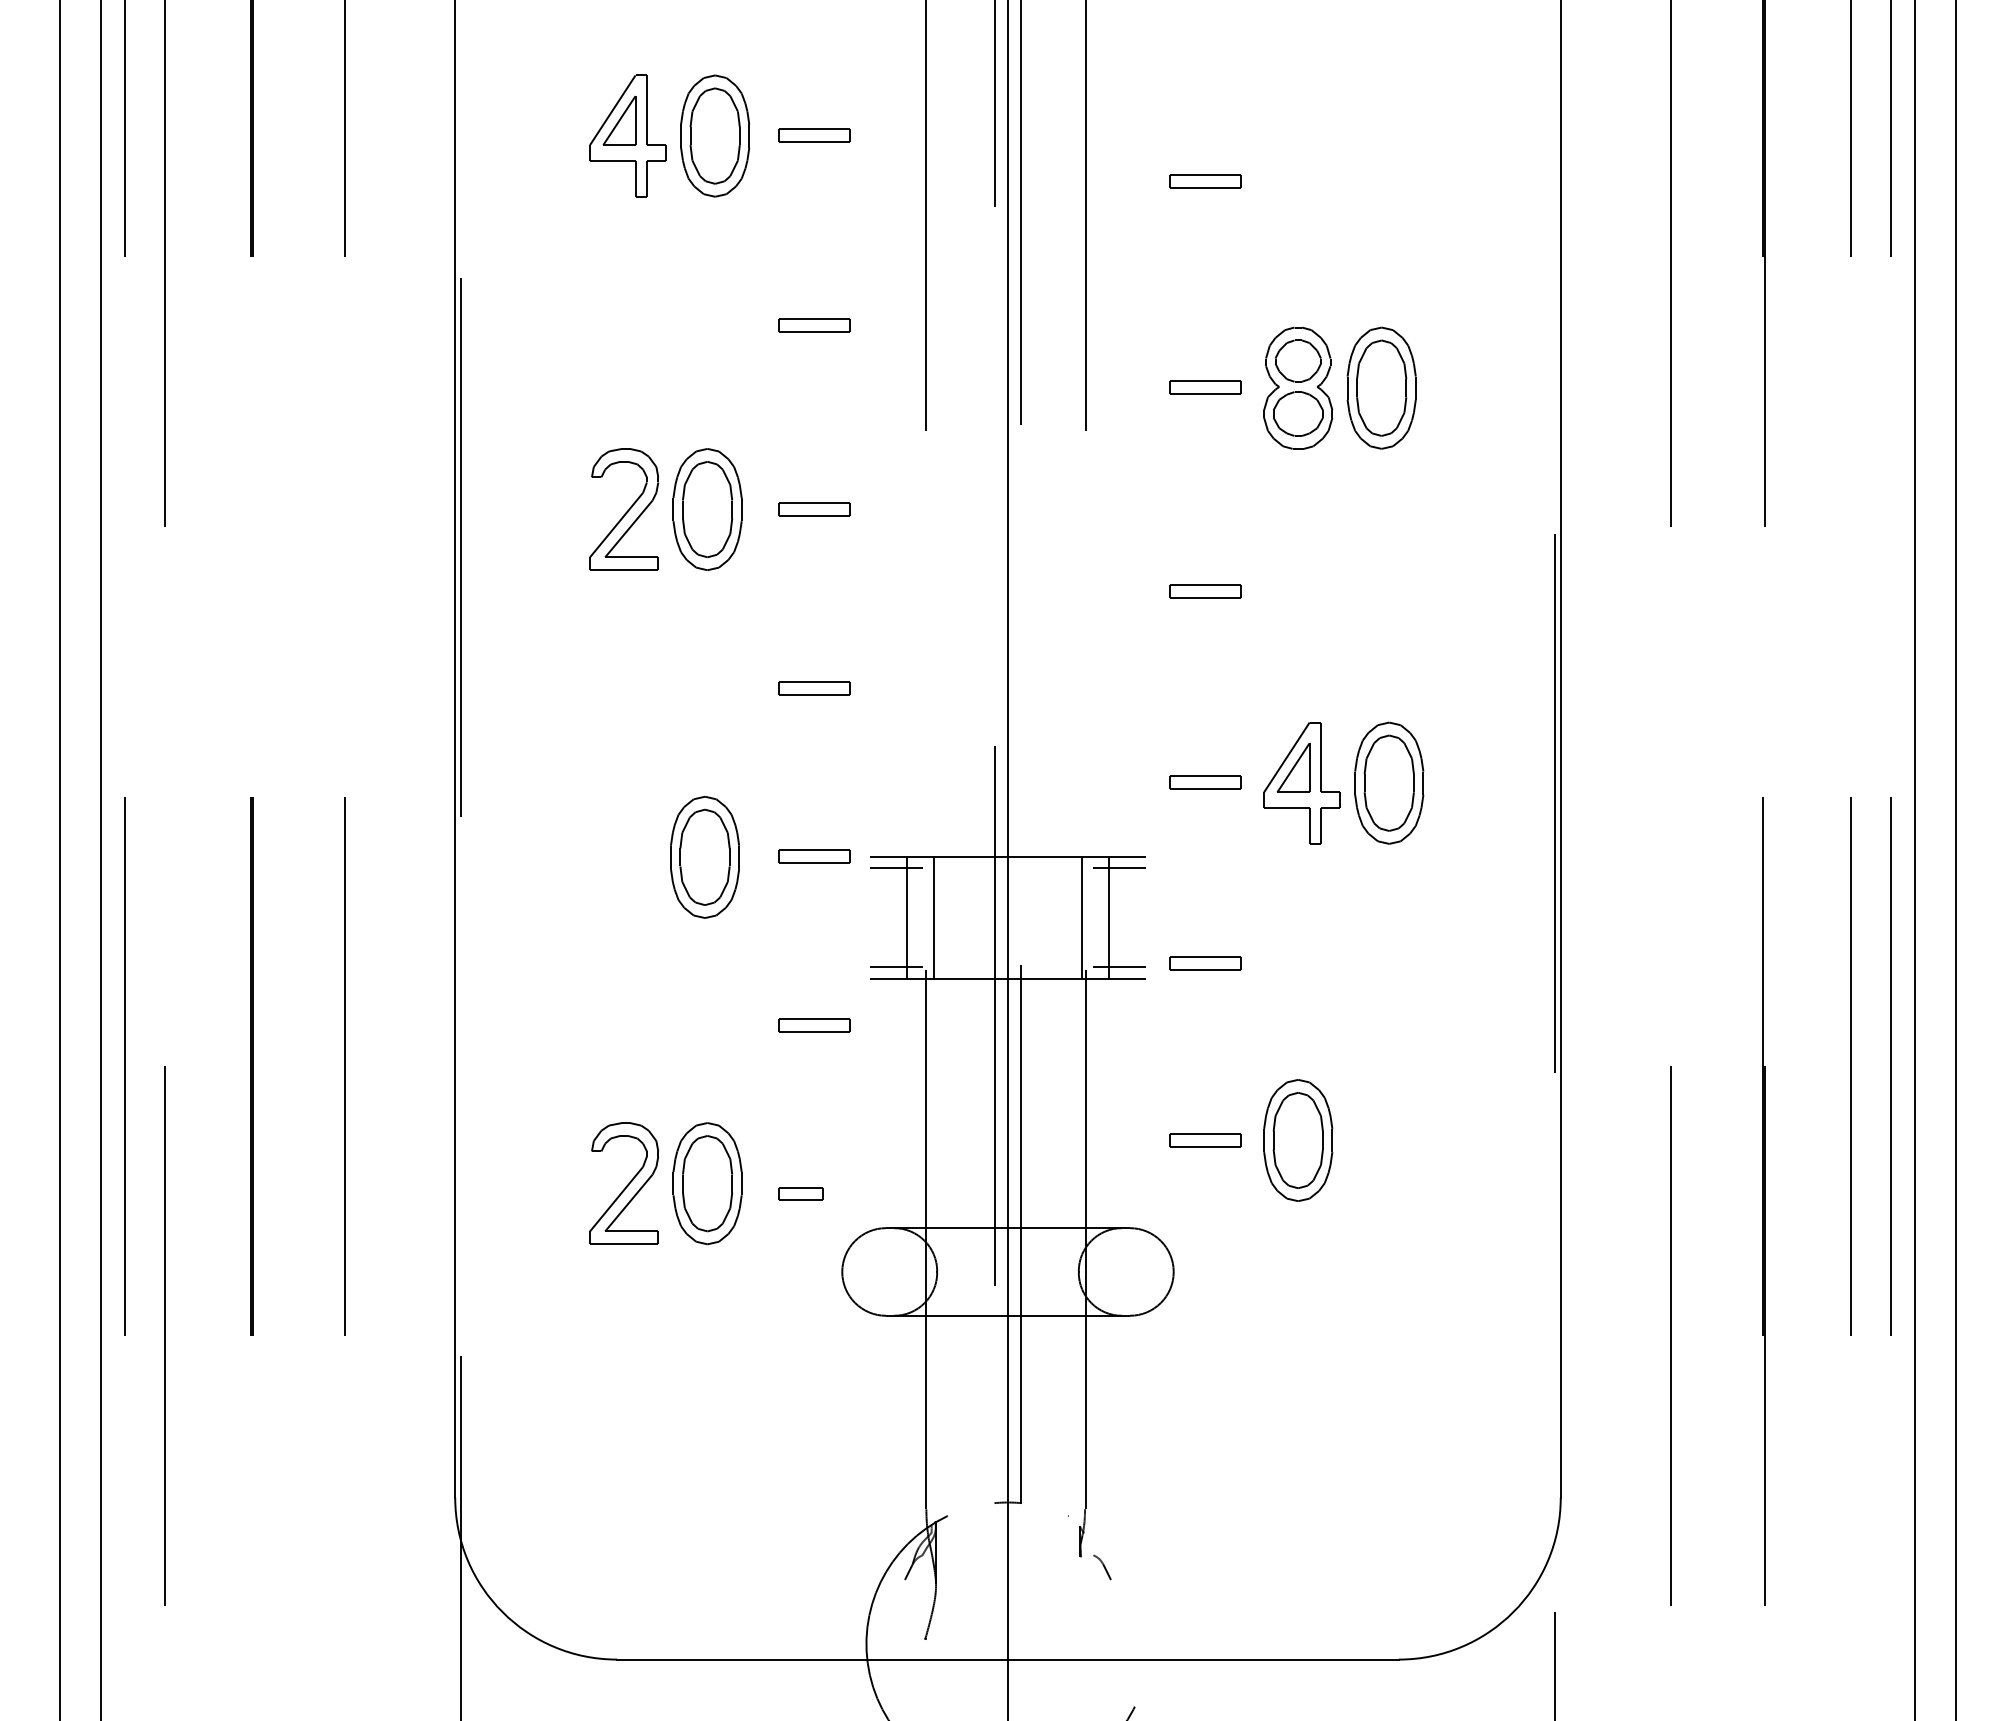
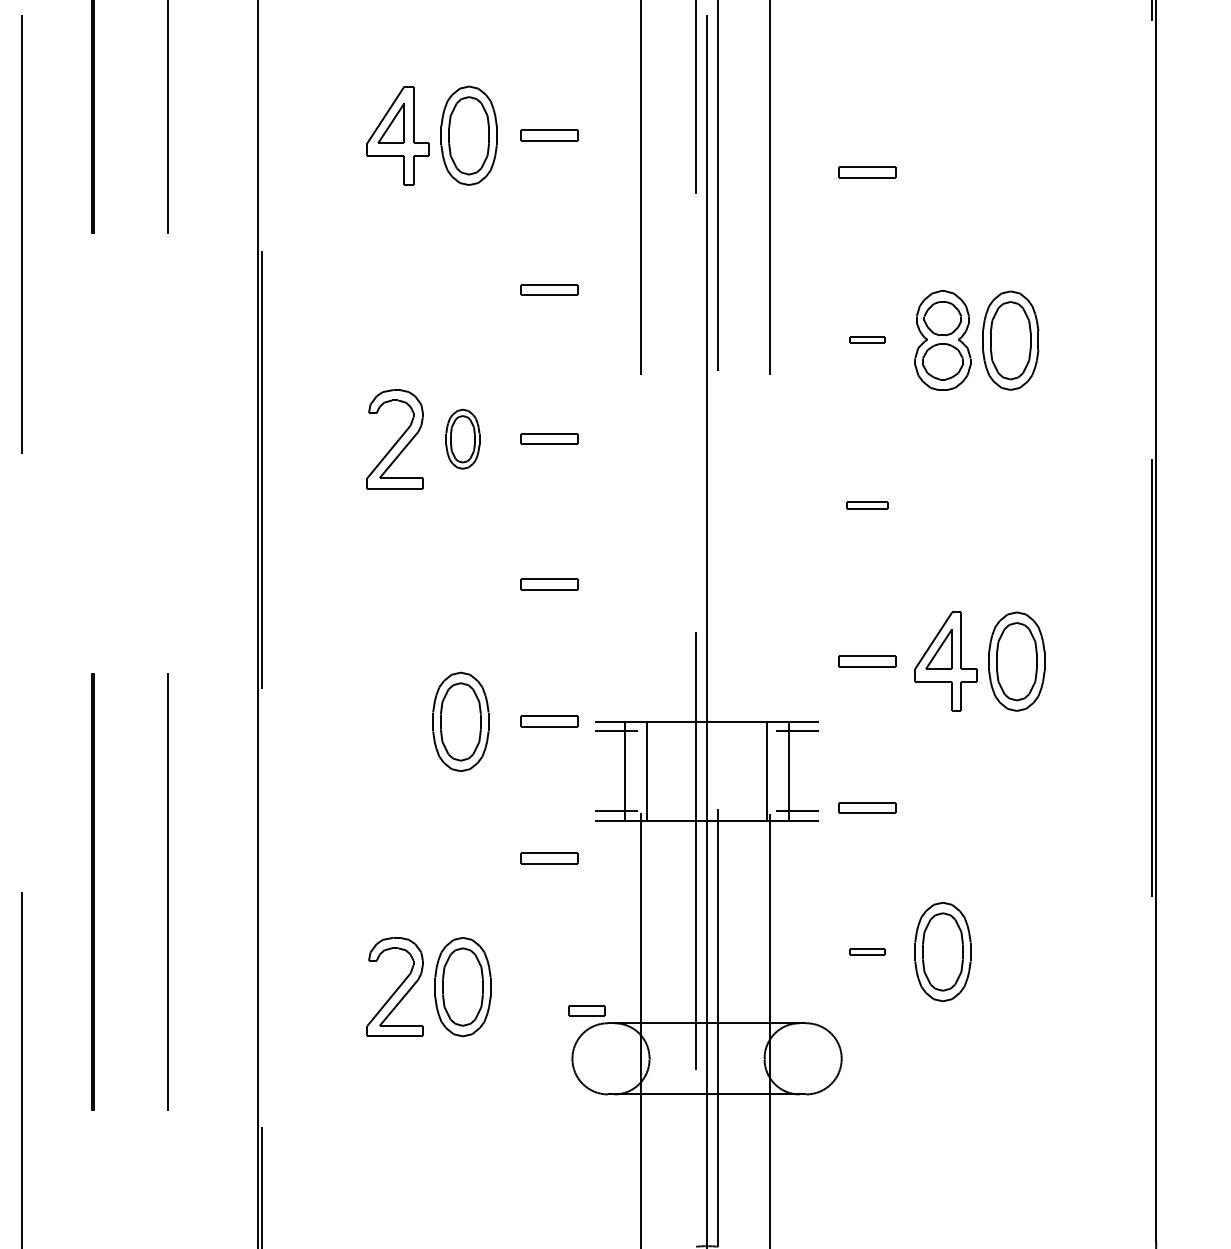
part: (1205, 387) -> (867, 340), size x0.6
part: (707, 509) -> (462, 439), size x0.6
part: (1205, 591) -> (867, 505), size x0.7
part: (1205, 1140) -> (867, 952), size x0.6
part: (800, 1193) -> (586, 1010), moved

